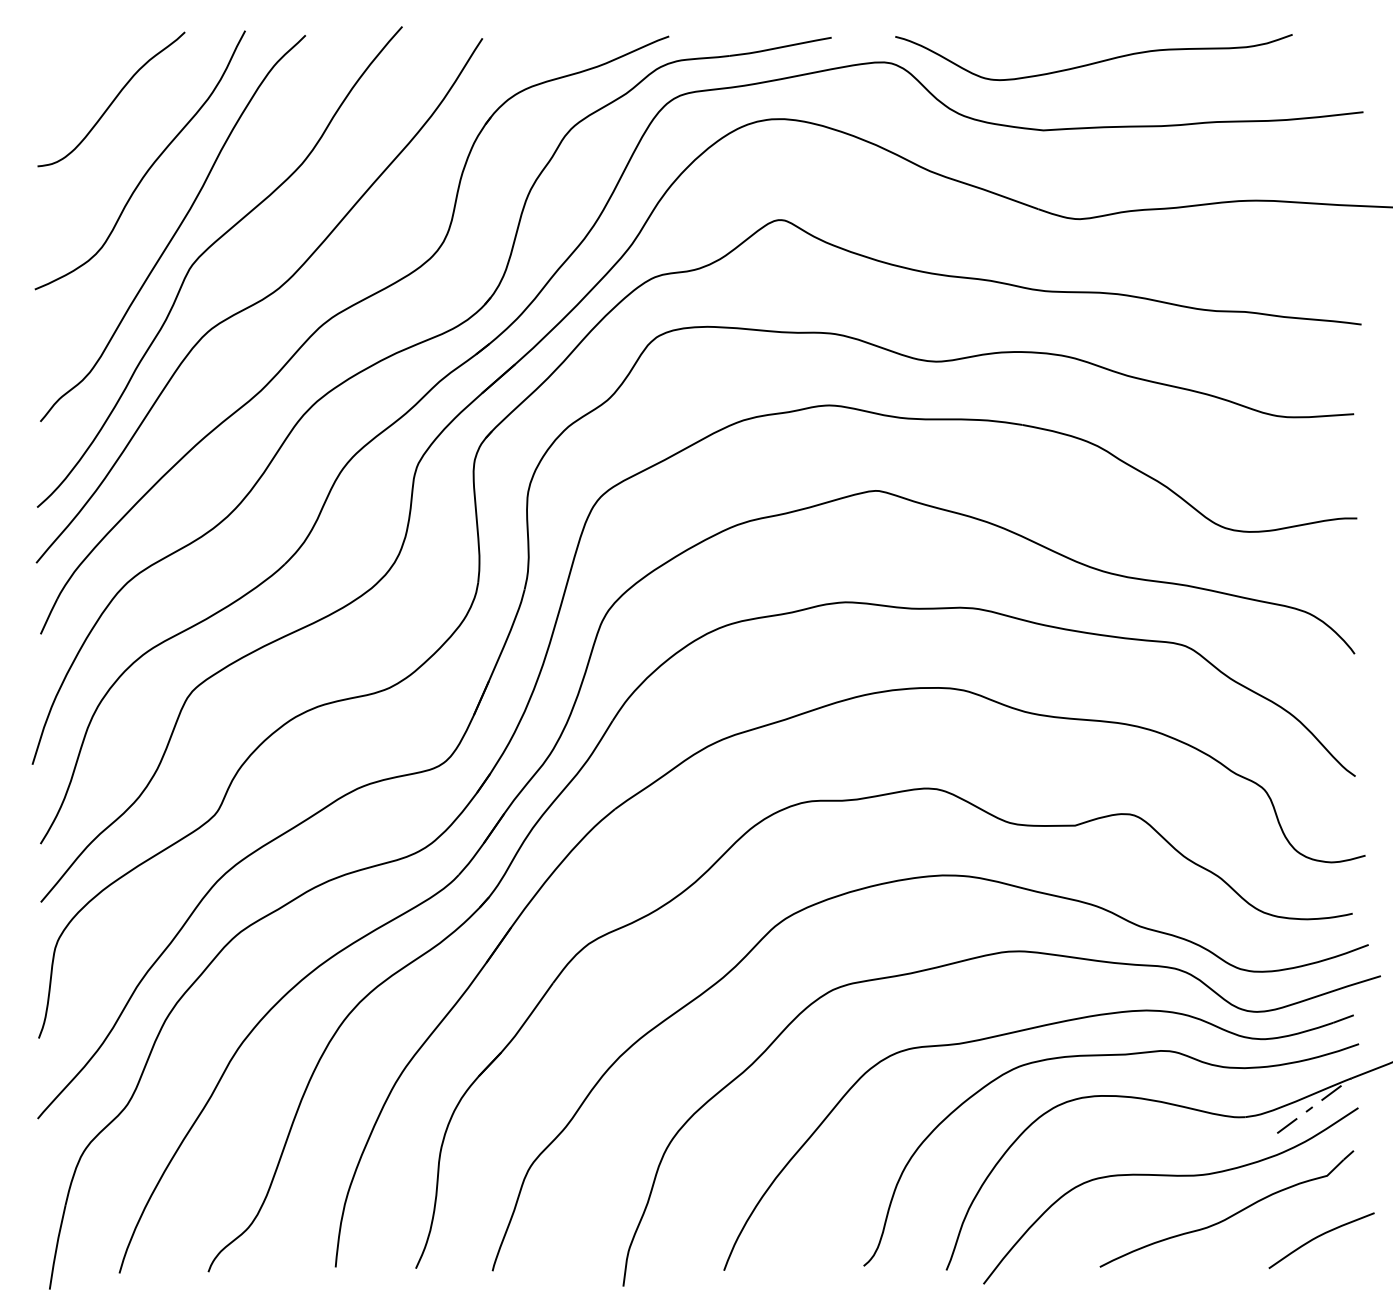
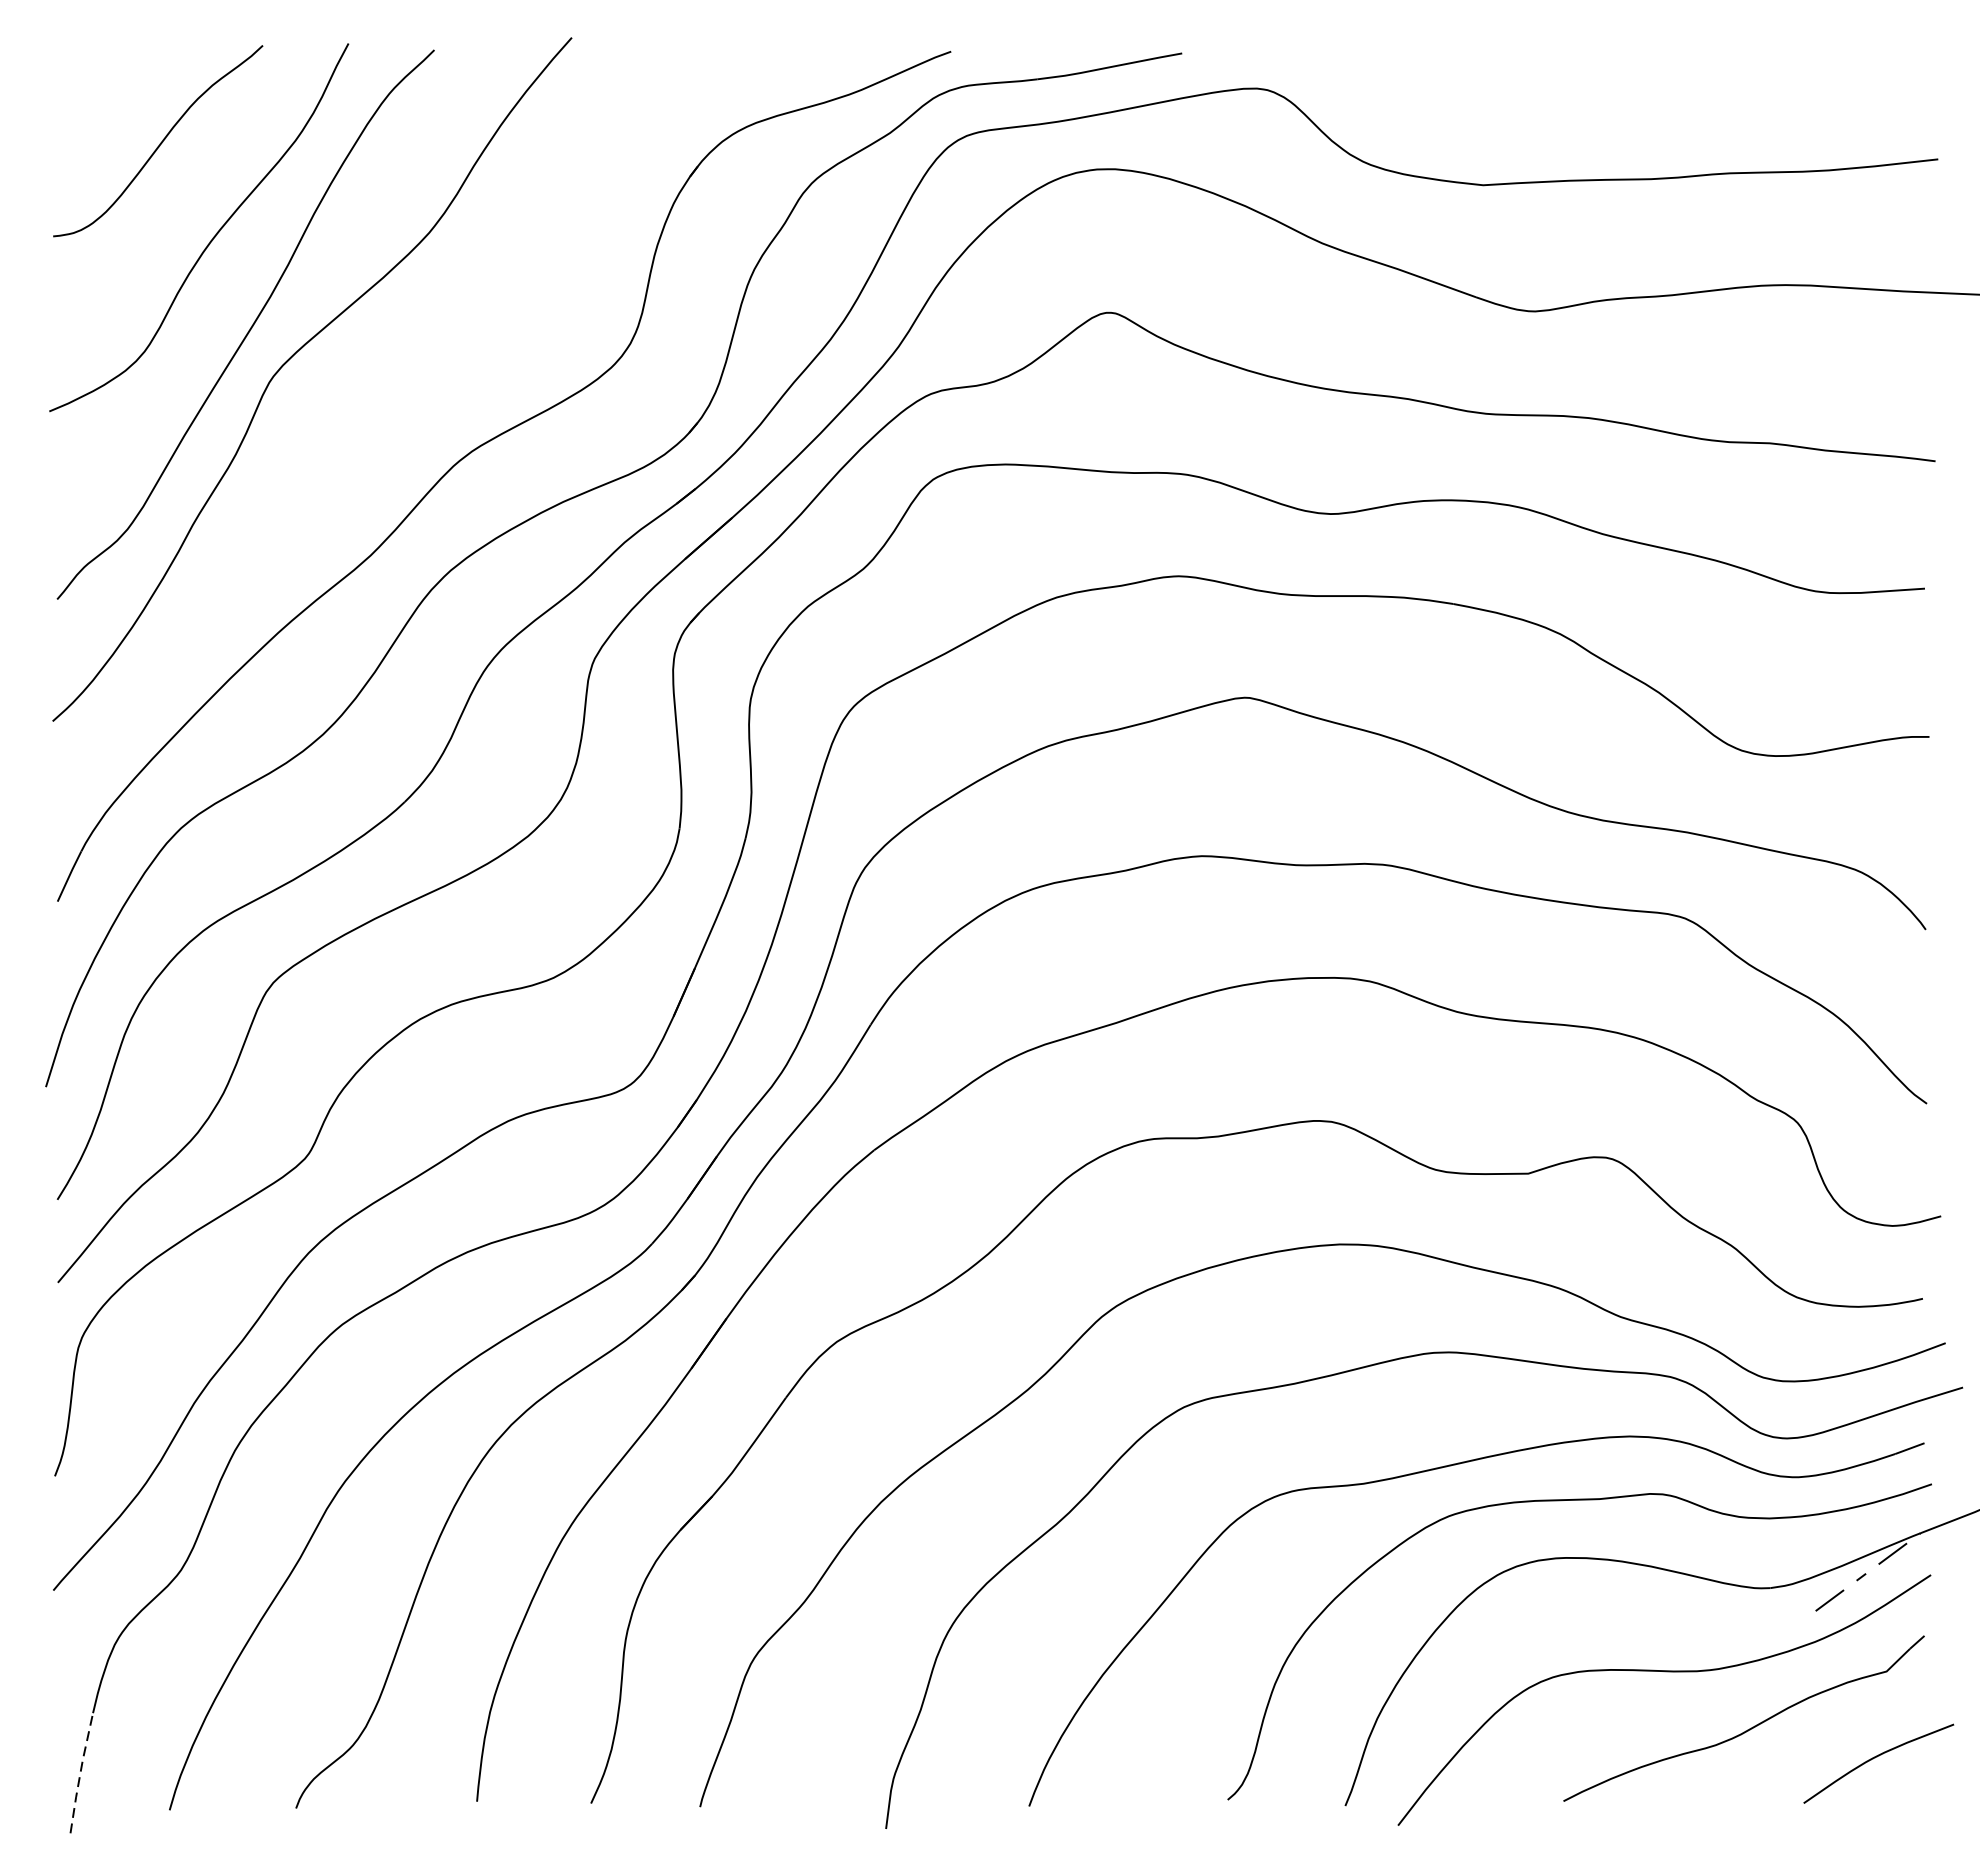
curve: (1096, 61) -> (1558, 87), removed
curve: (259, 300) -> (368, 427), removed
line: (56, 1246) -> (80, 1771), solid -> dashed

